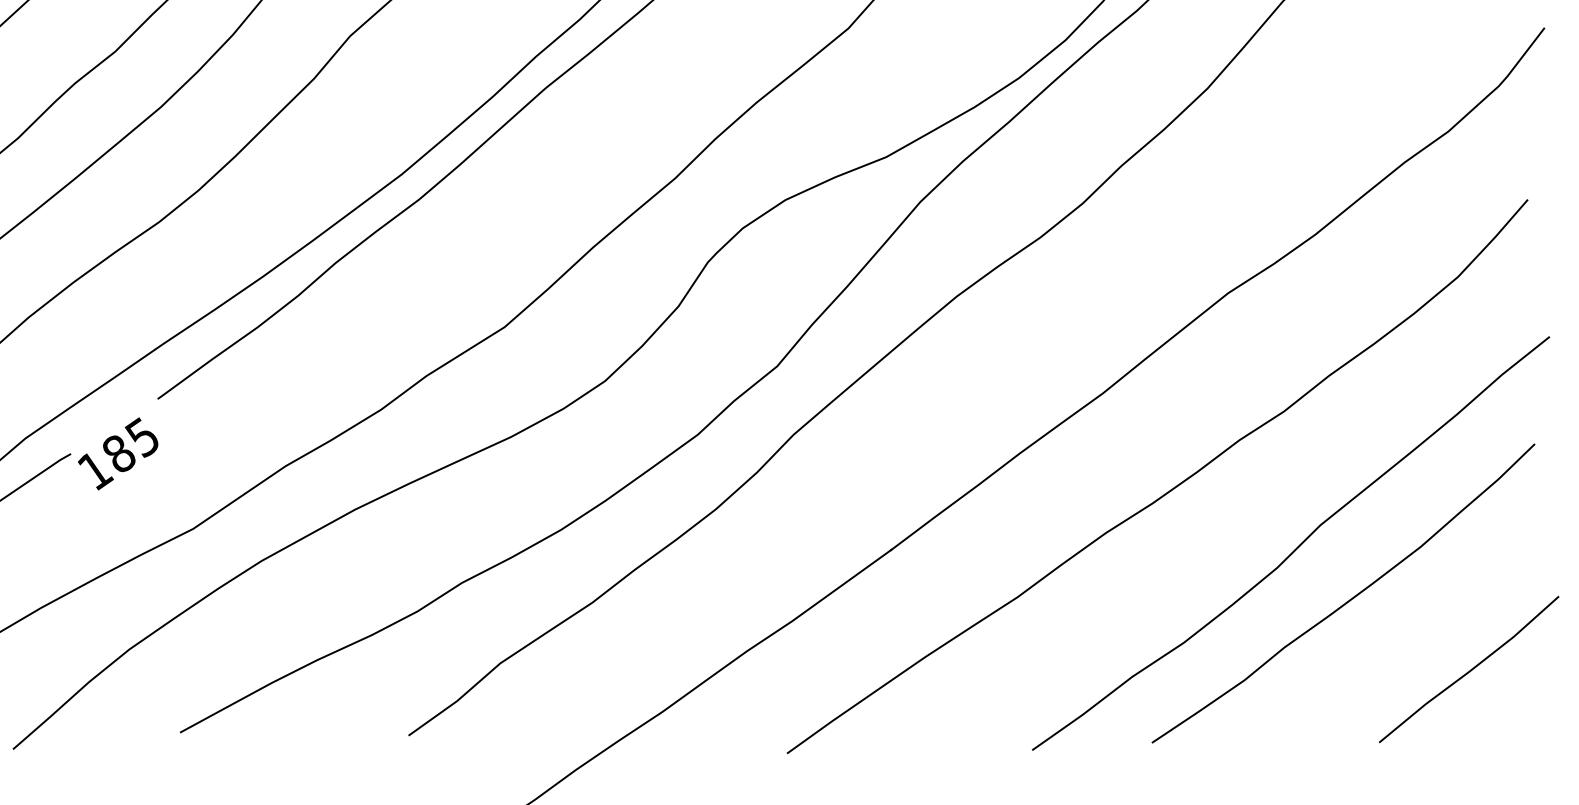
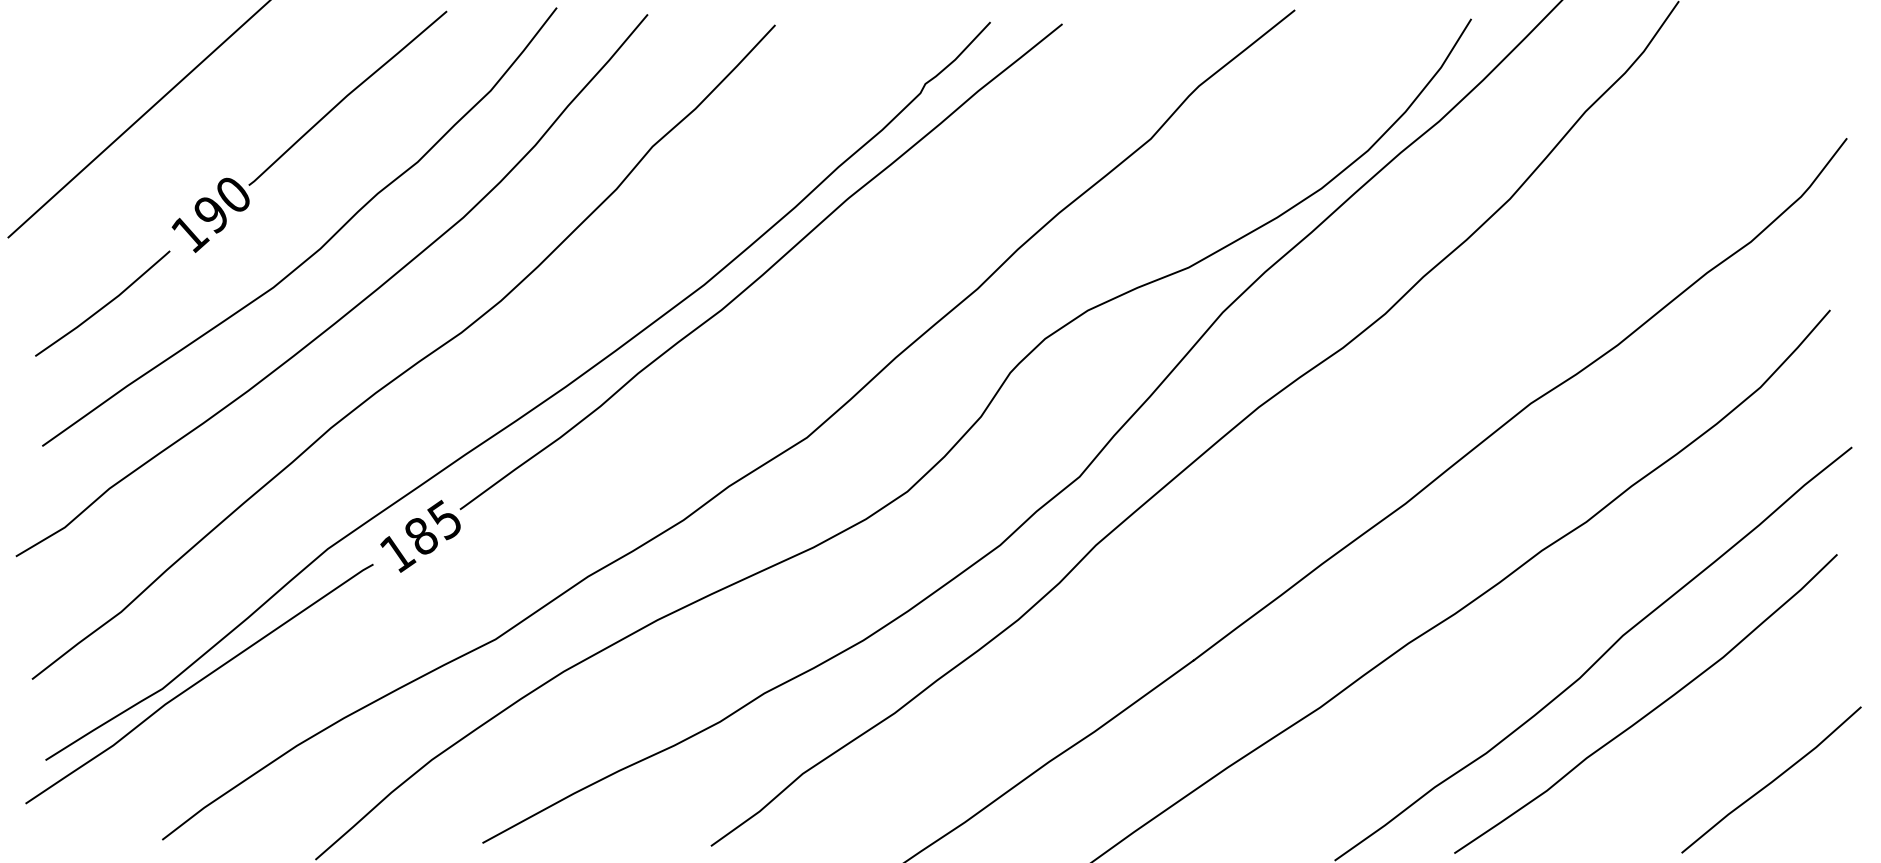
text: (118, 453) -> (420, 535), moved

